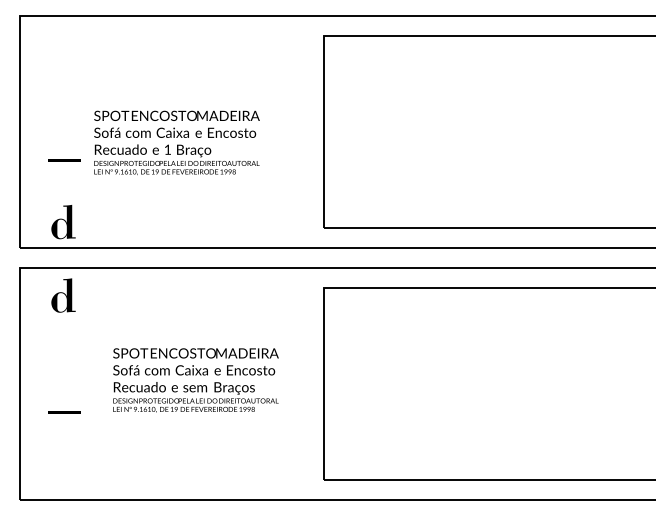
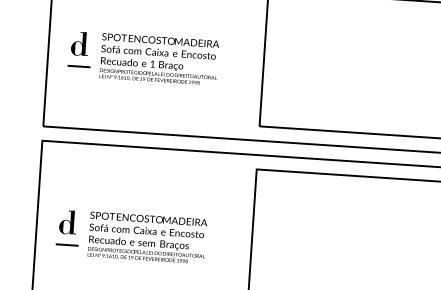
part: (63, 222) -> (79, 44), moved
part: (63, 295) -> (68, 222), moved
text: (195, 380) -> (147, 238), moved

